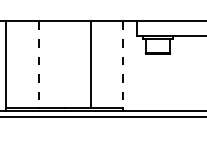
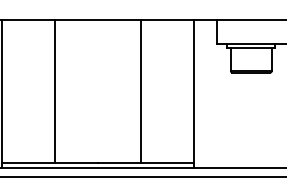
line: (38, 64) -> (54, 90), dashed -> solid
line: (123, 64) -> (194, 90), dashed -> solid

